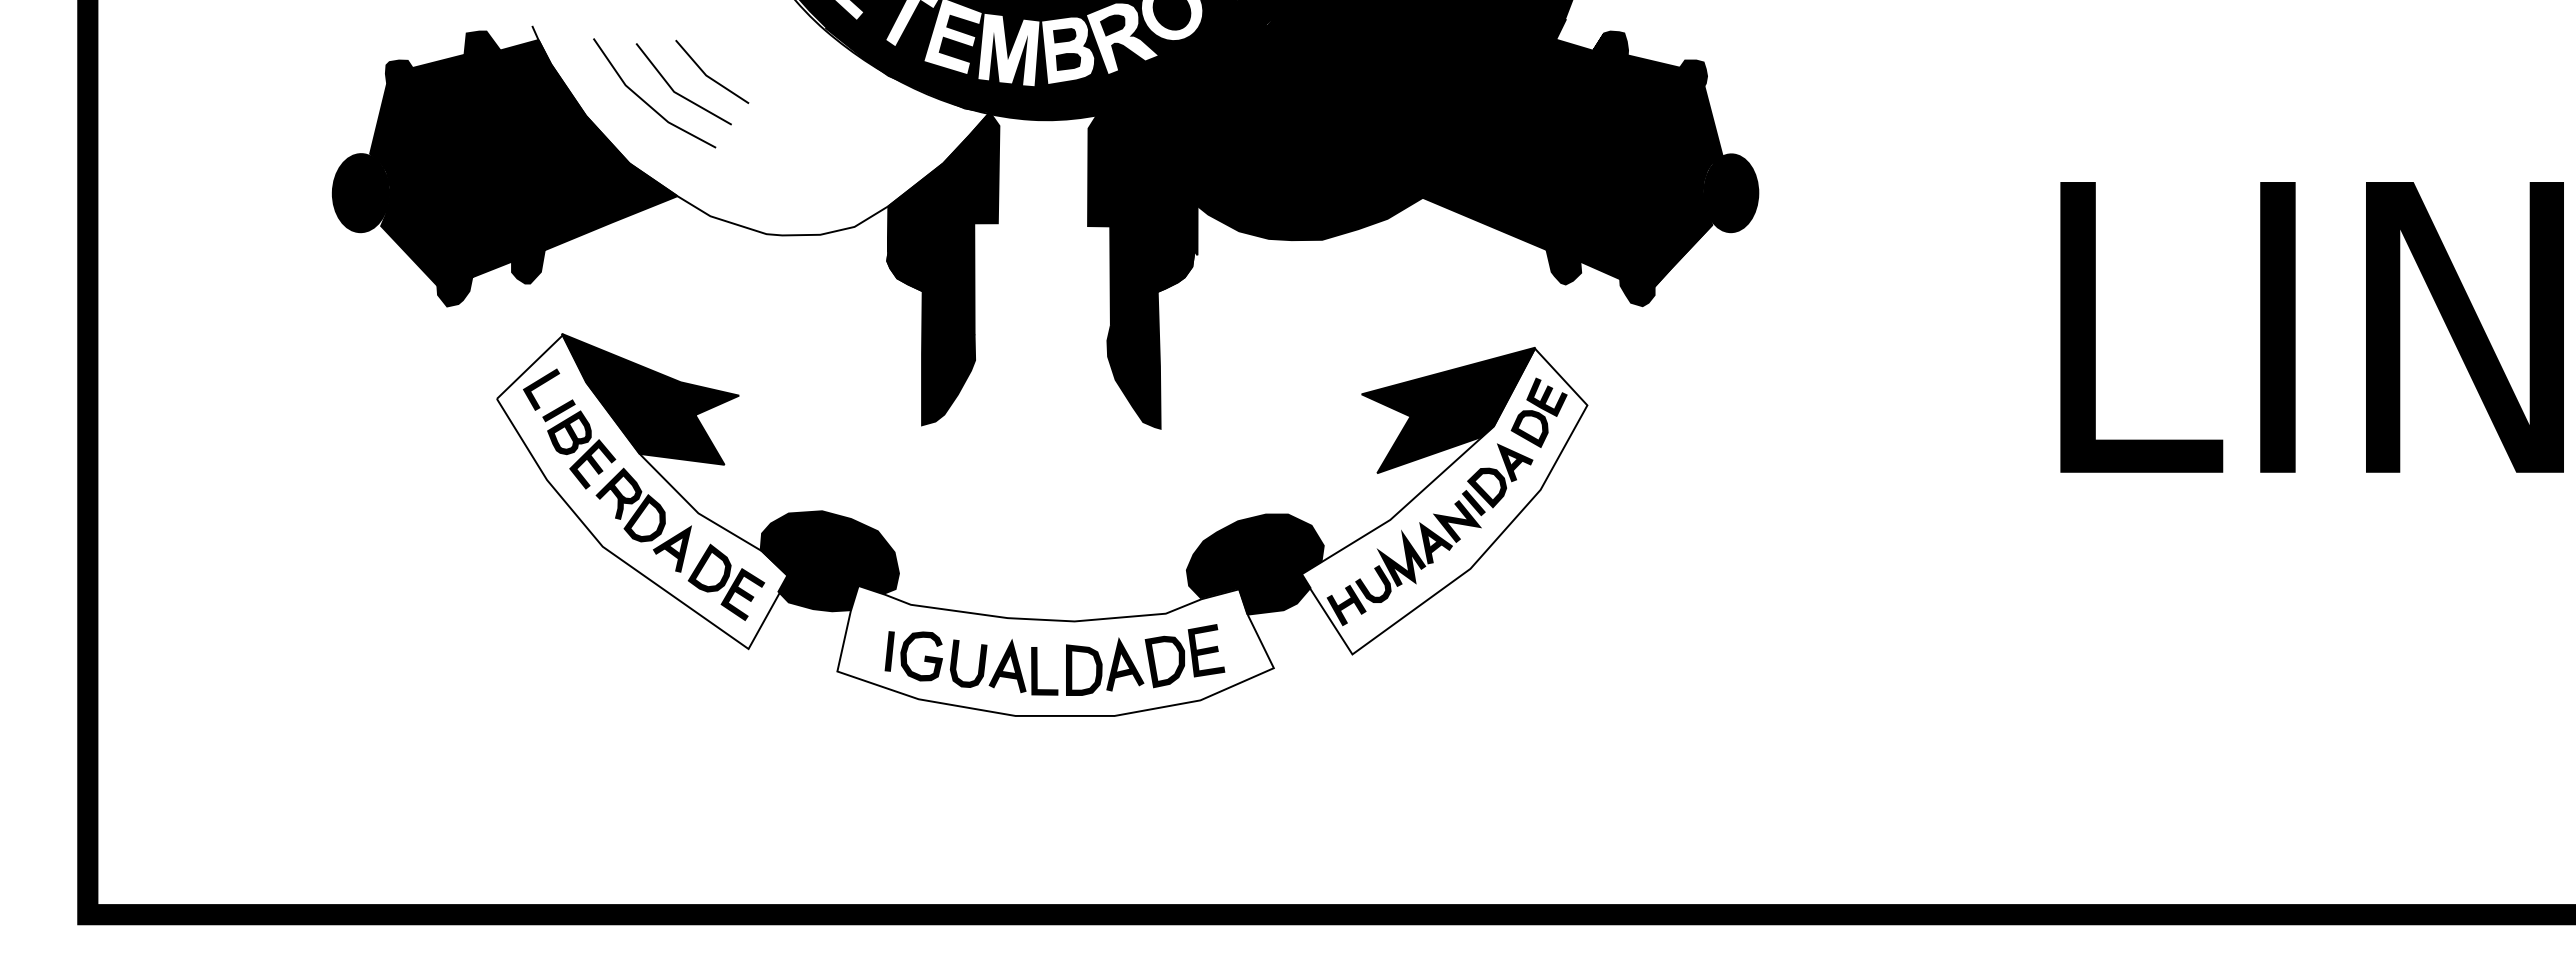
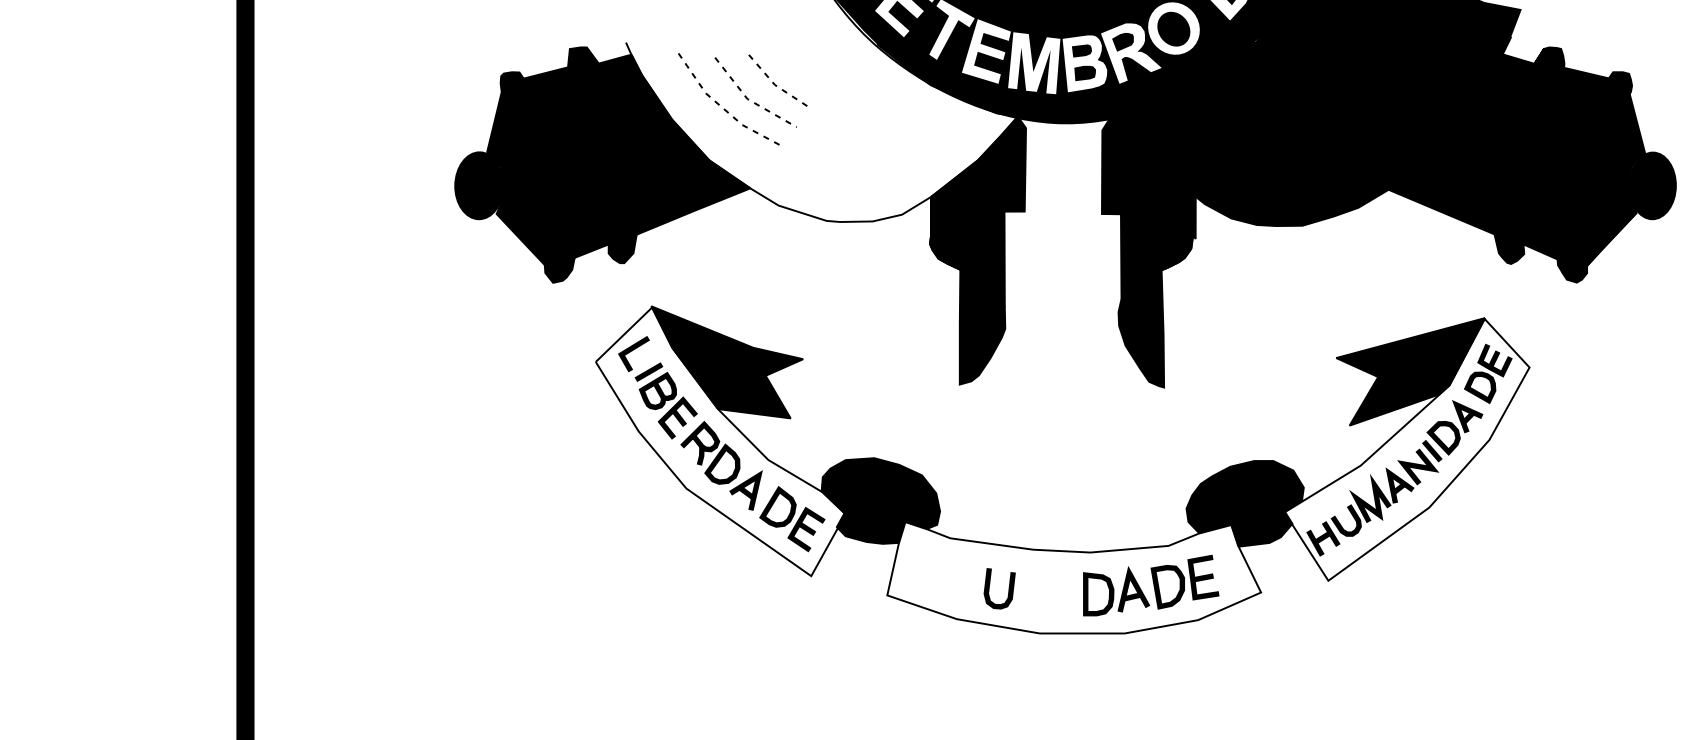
line: (707, 76) -> (776, 85), solid -> dashed
line: (675, 92) -> (748, 99), solid -> dashed
line: (646, 103) -> (723, 109), solid -> dashed
part: (906, 656) -> (946, 582), removed
part: (1023, 667) -> (1046, 591), removed

